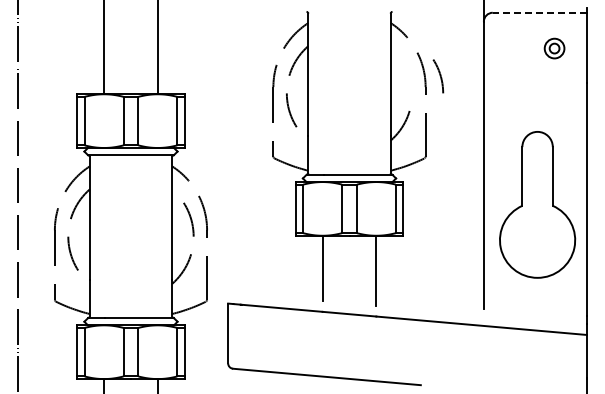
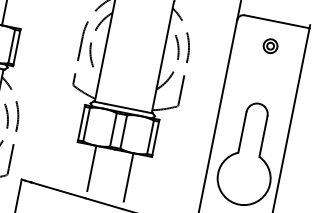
line: (539, 12) -> (276, 21), dashed -> solid
part: (554, 48) -> (270, 46), moved
arc: (439, 75) -> (177, 46), moved

